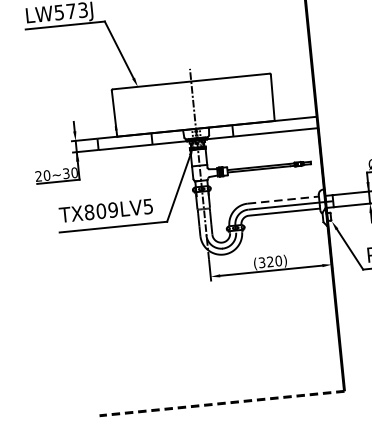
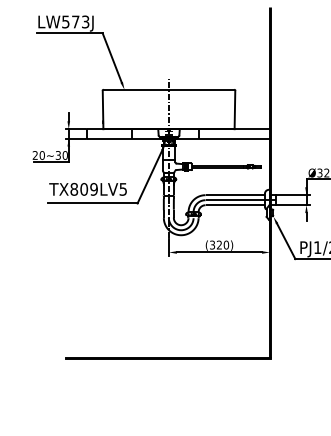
line: (283, 200) -> (235, 195), dashed -> solid
line: (221, 402) -> (167, 357), dashed -> solid

